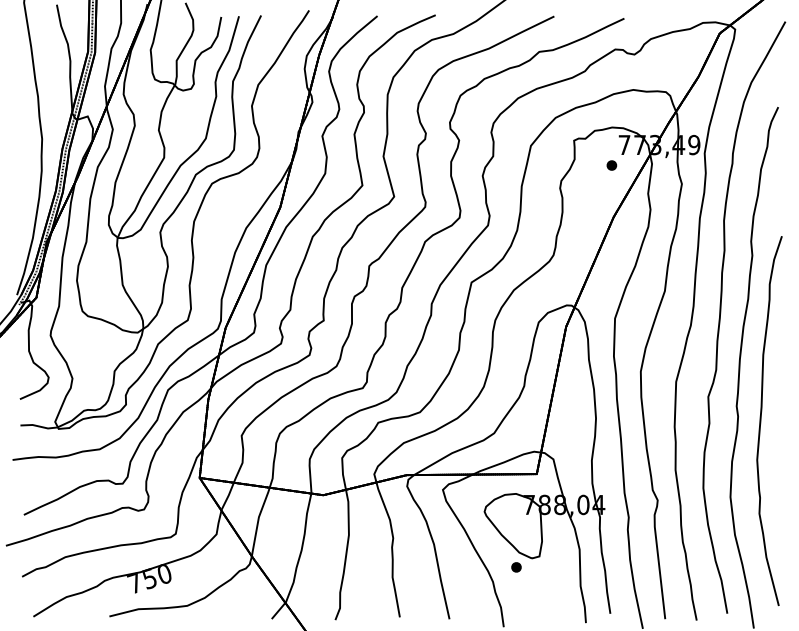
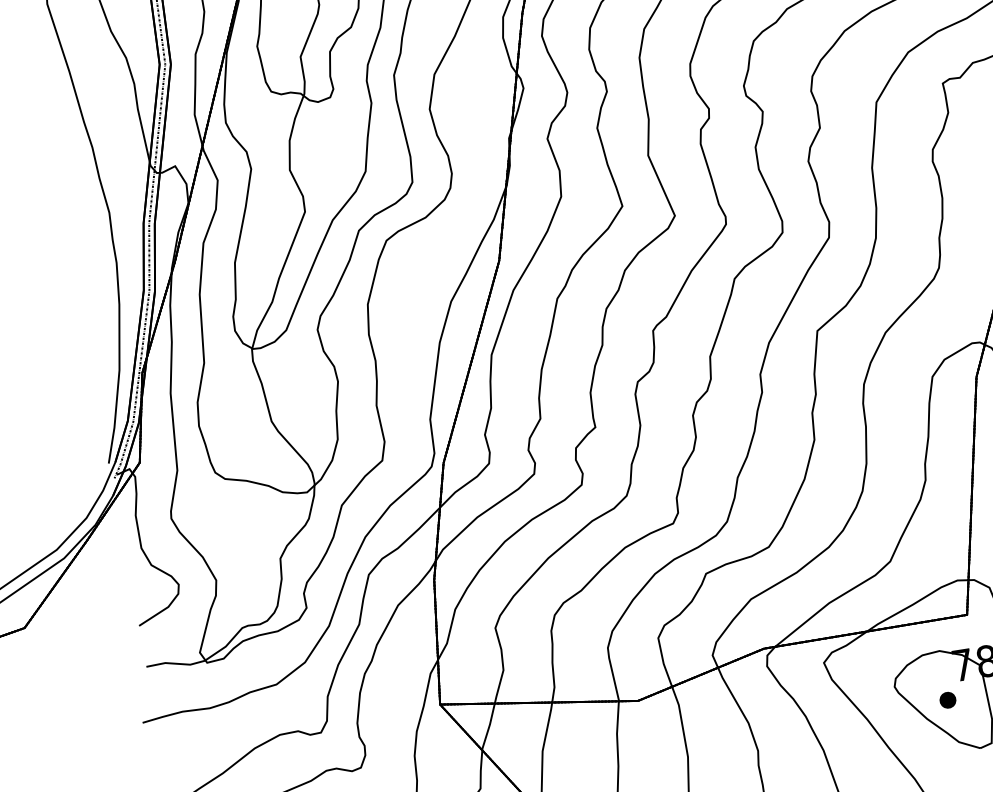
part: (516, 567) -> (948, 700), moved

